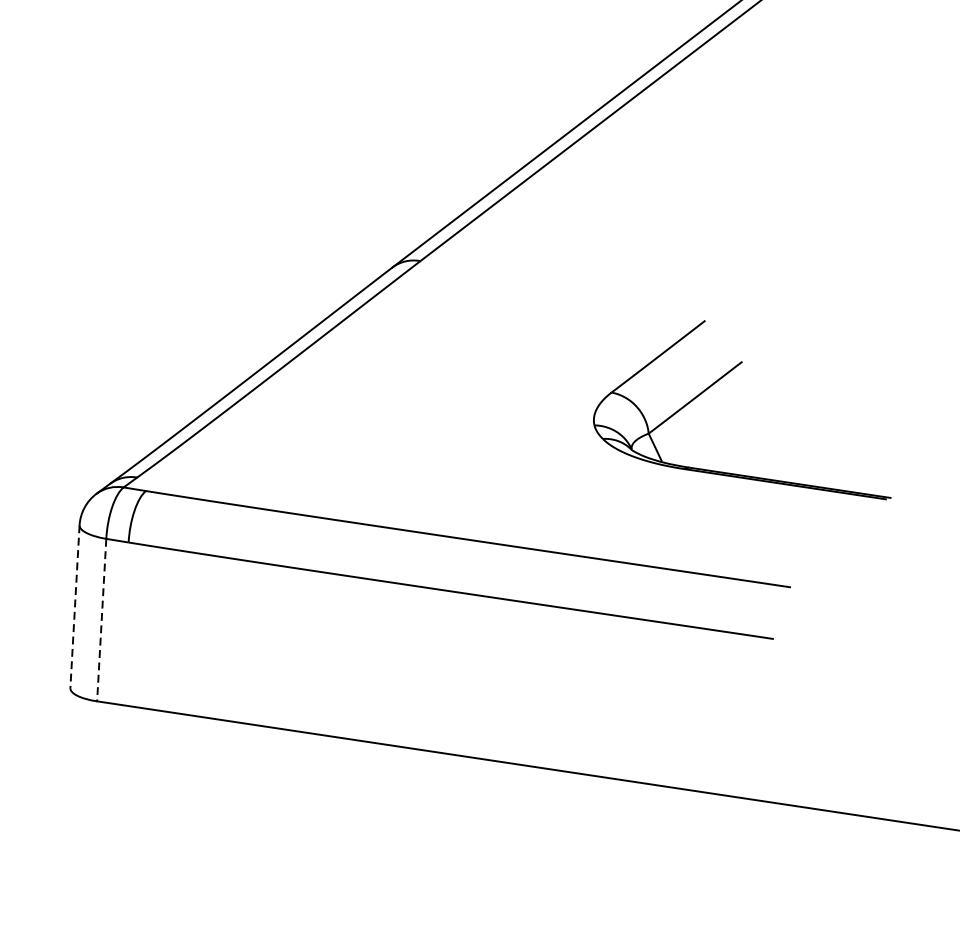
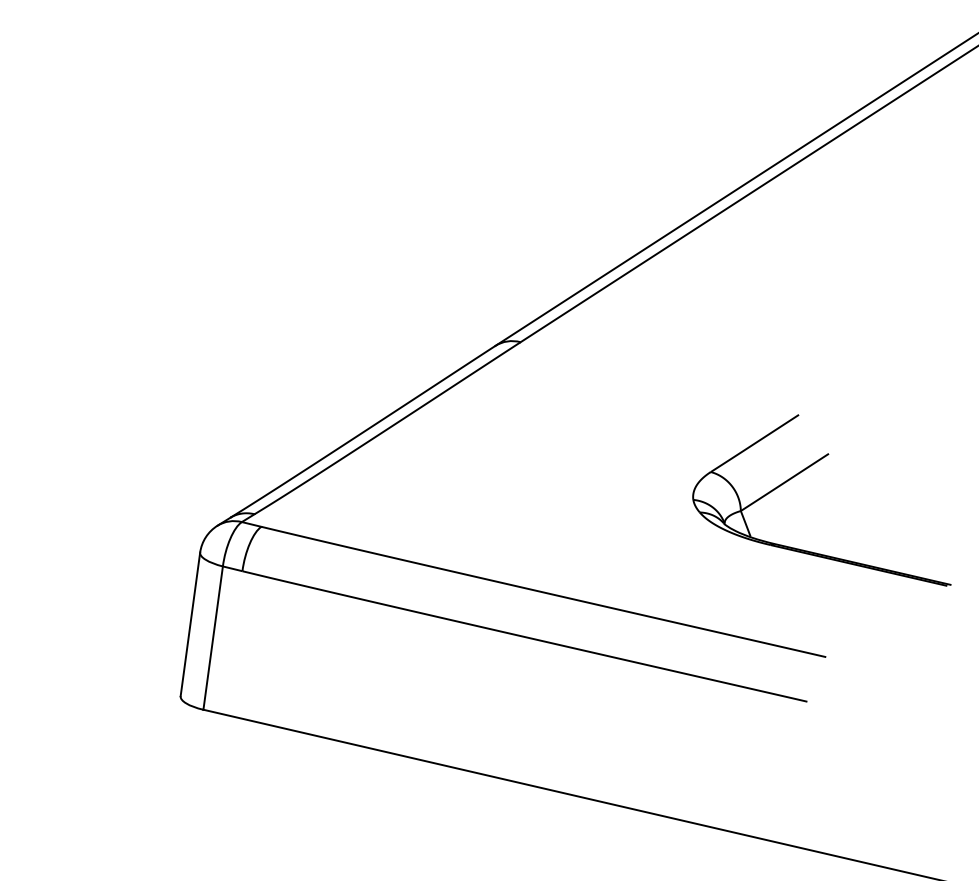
part: (714, 384) -> (802, 472), moved
line: (75, 606) -> (190, 624), dashed -> solid
line: (102, 620) -> (213, 638), dashed -> solid

